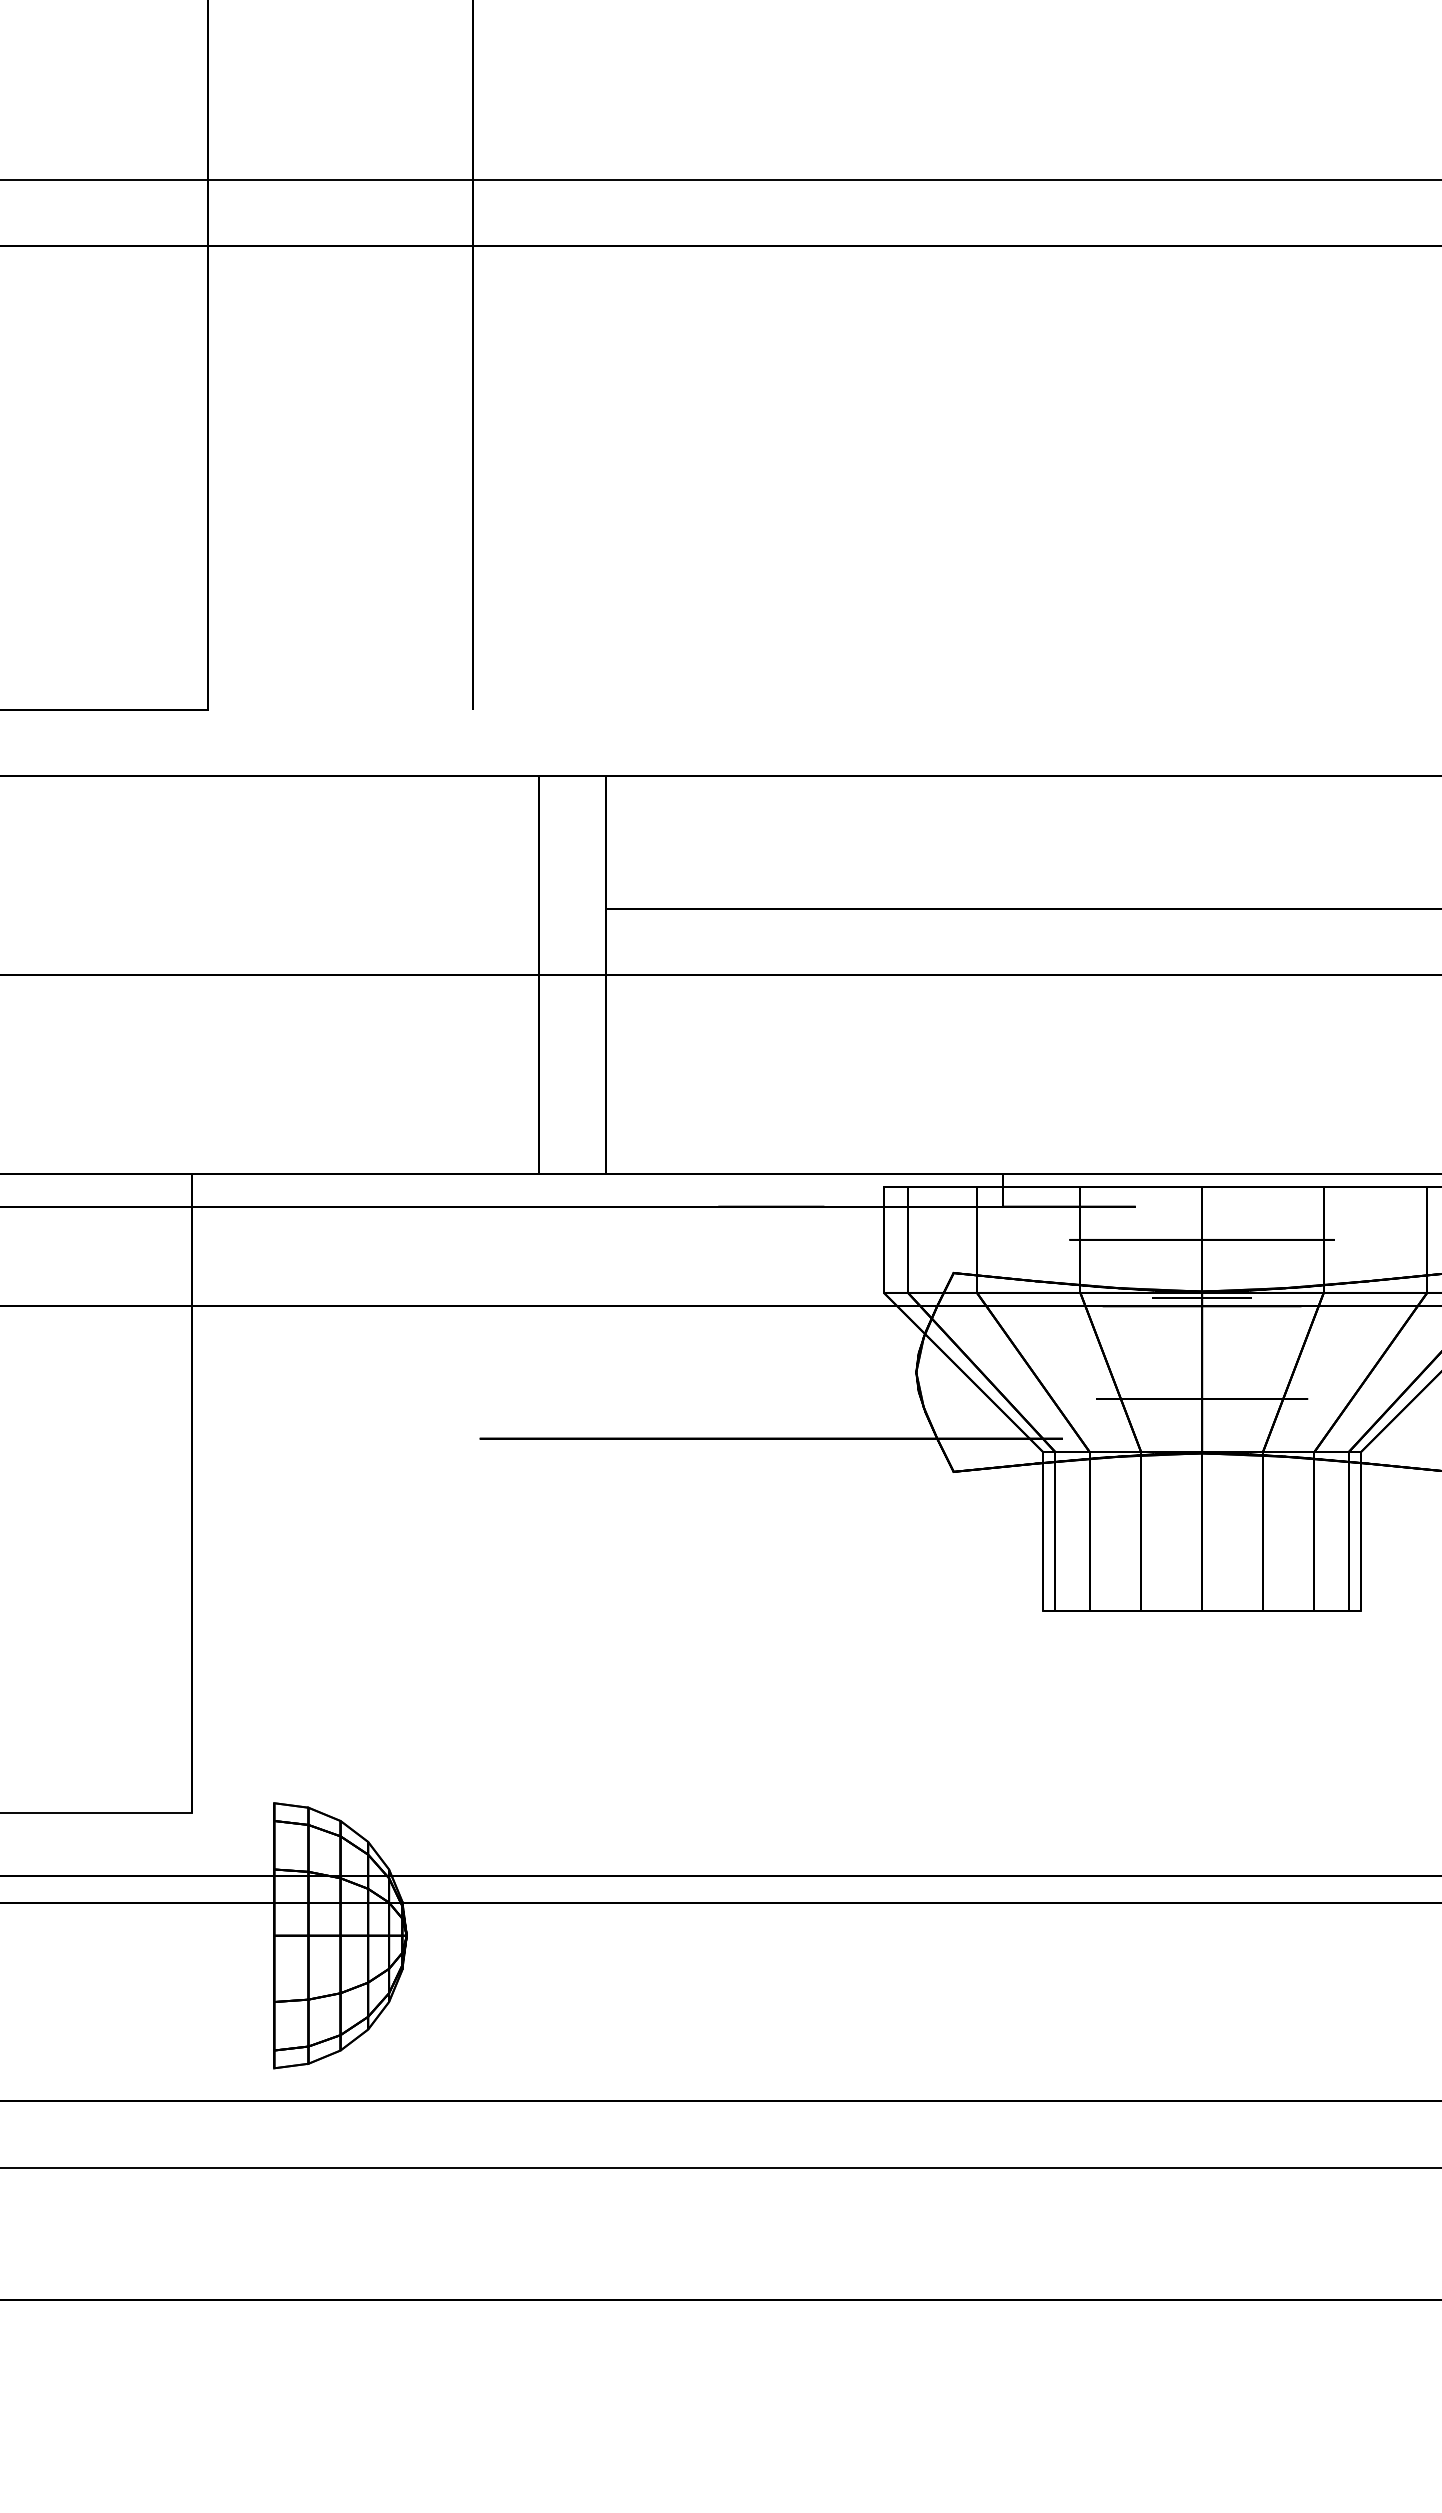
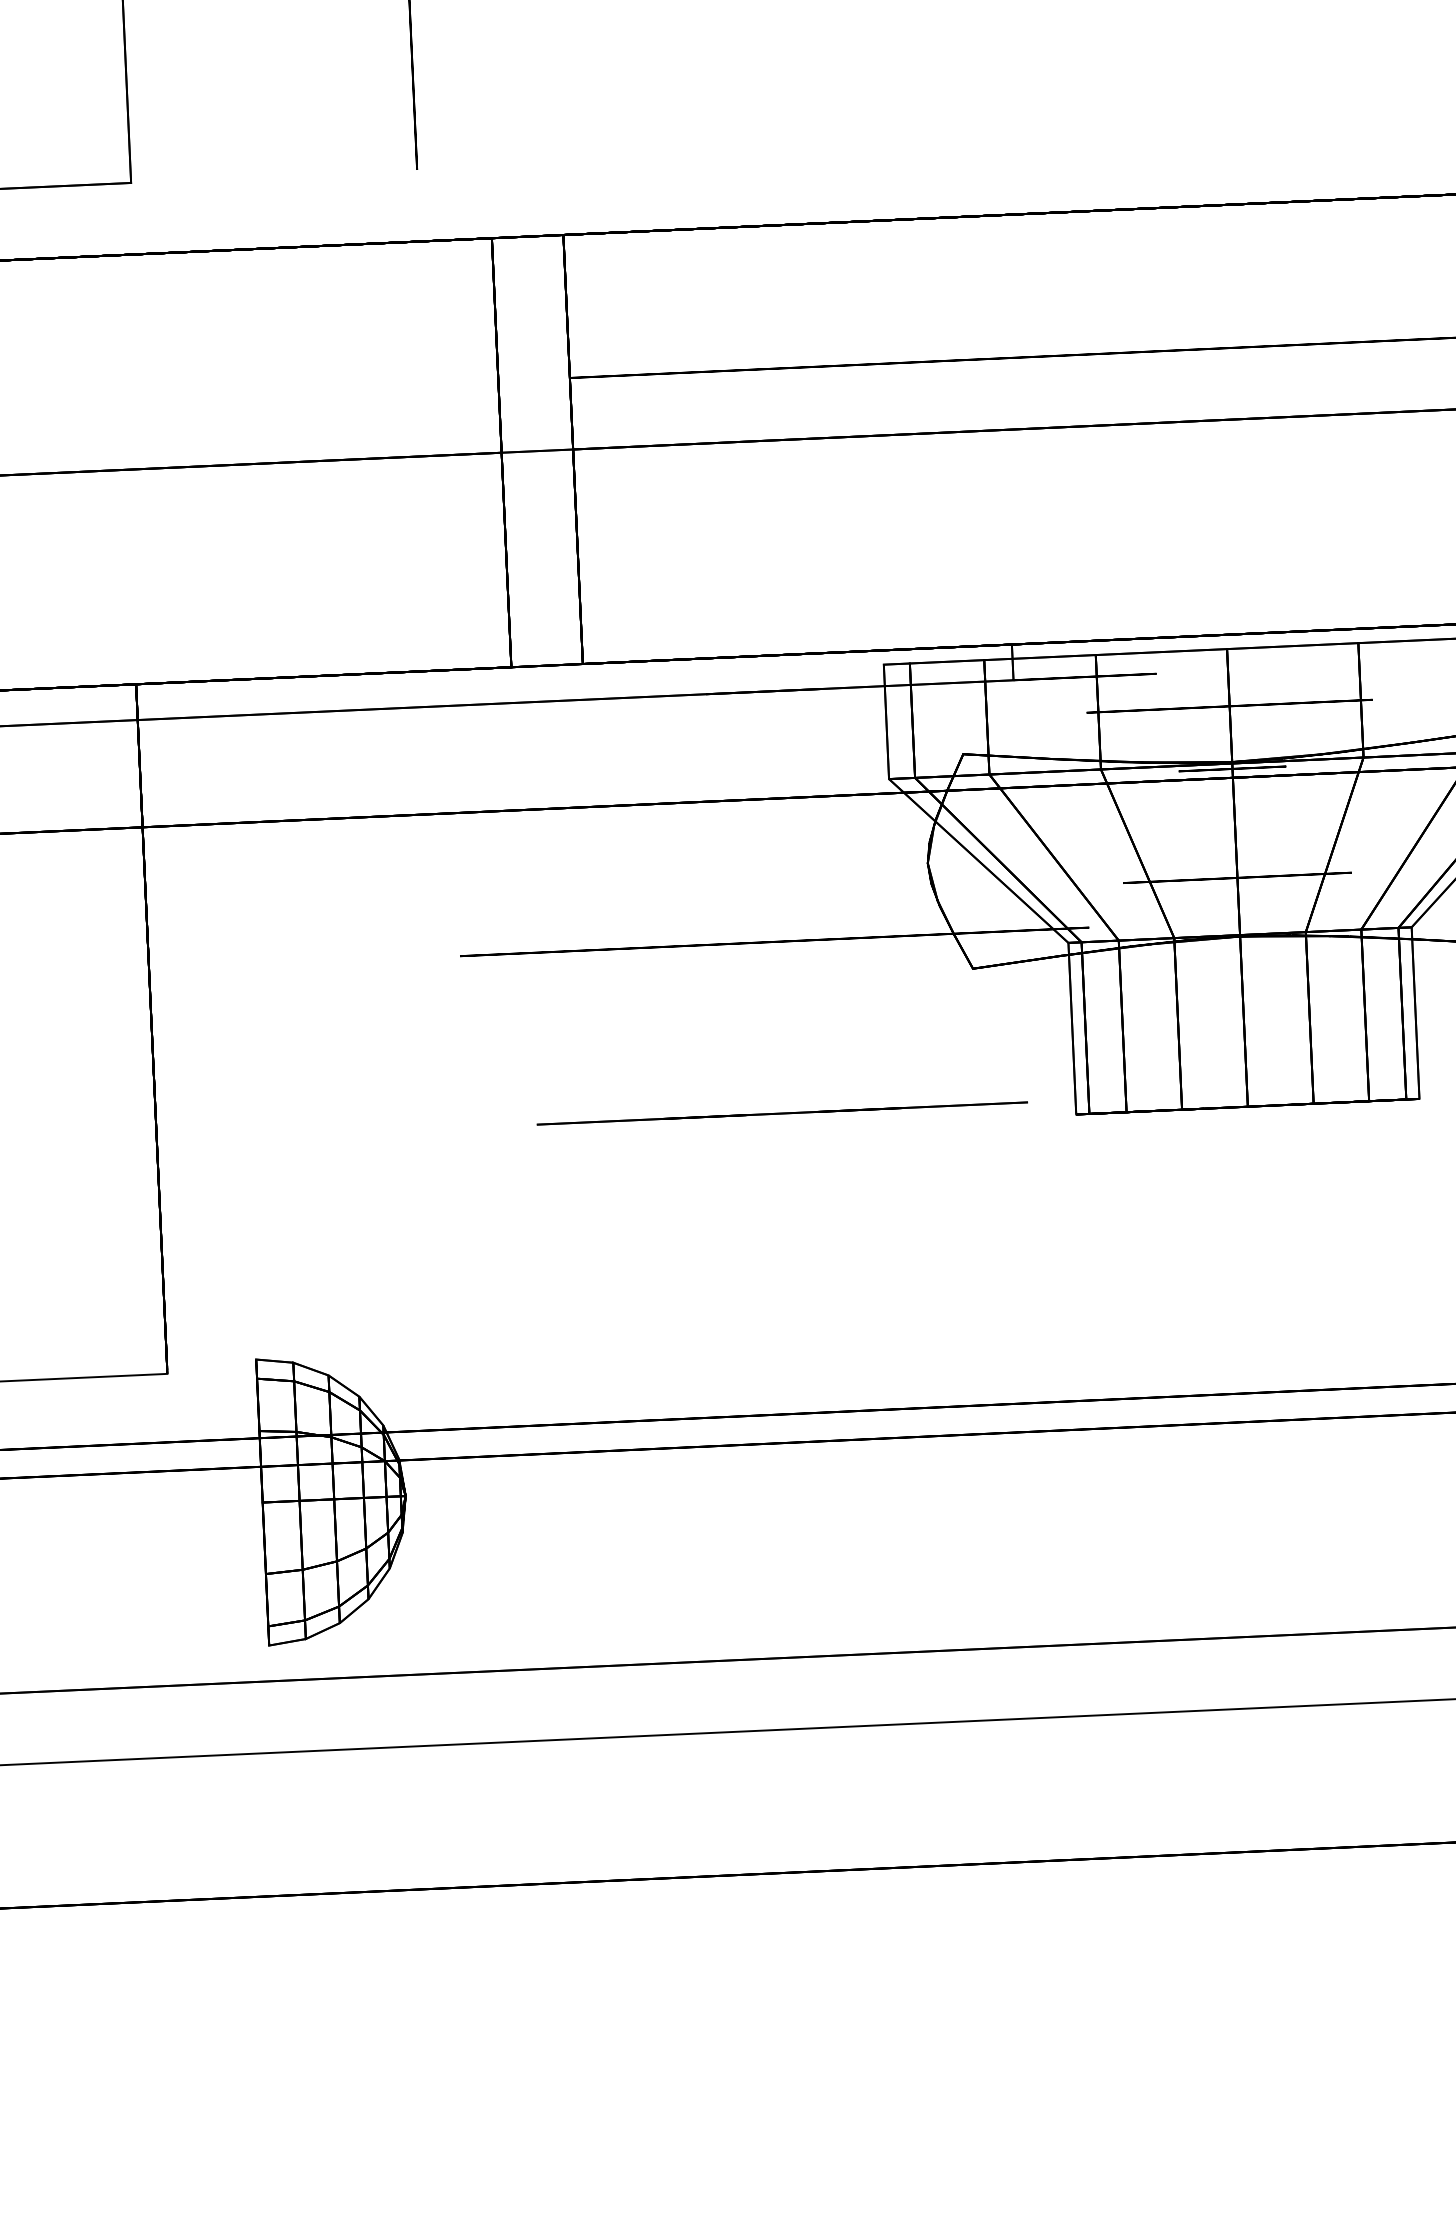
line: (770, 1597) -> (781, 1113), added

